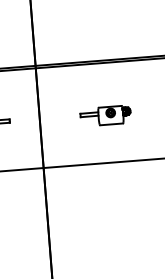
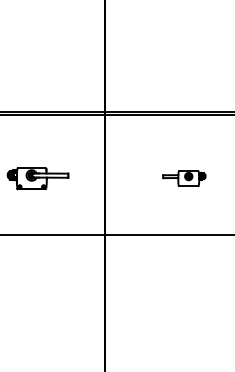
part: (105, 115) -> (184, 178), size x0.7

